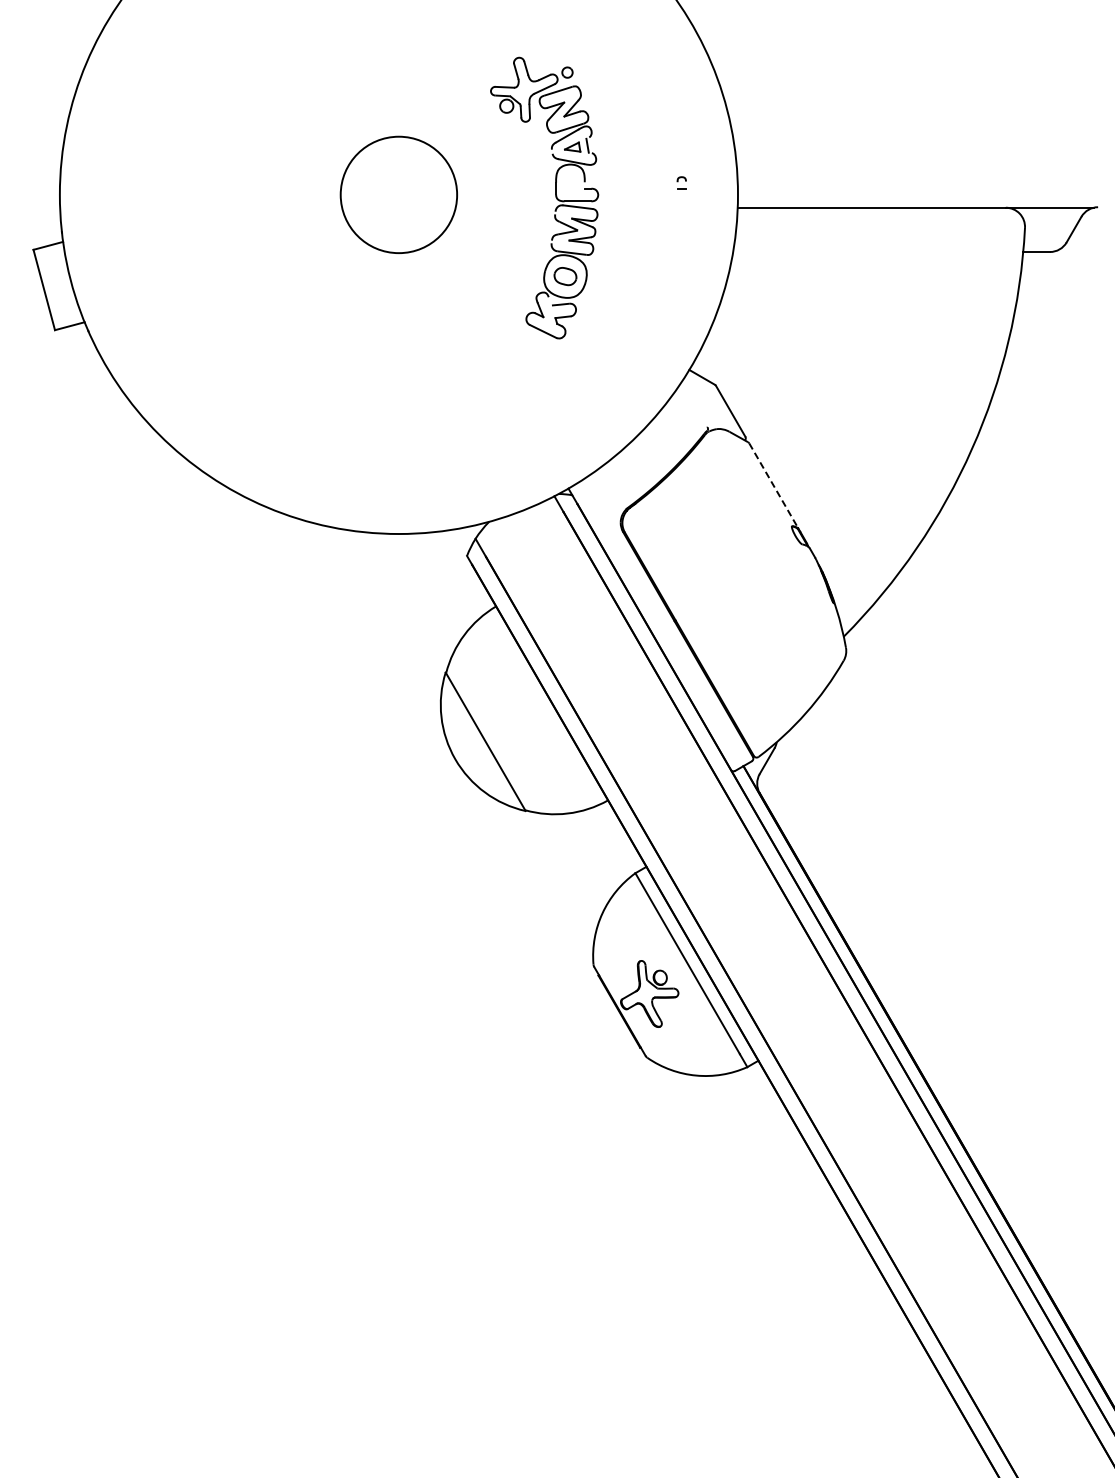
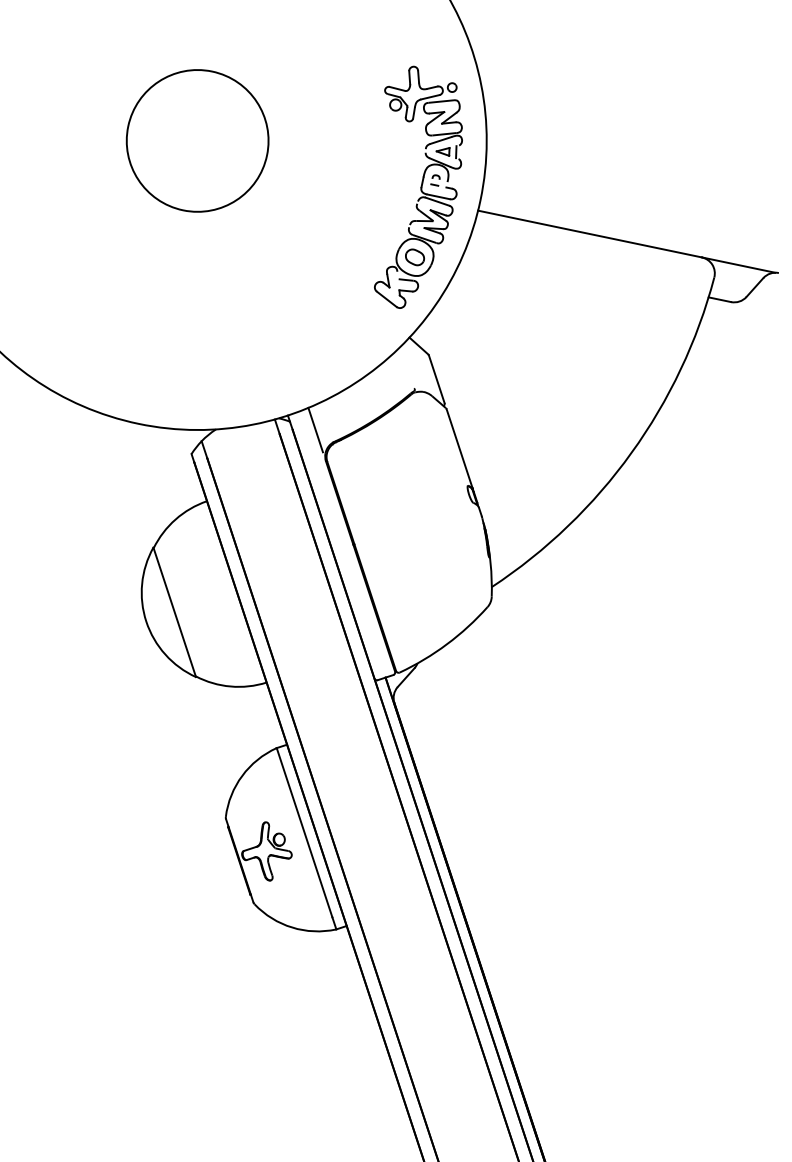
circle: (398, 194) -> (197, 140), size x1.43
part: (555, 197) -> (420, 189), moved
line: (773, 485) -> (459, 448), dashed -> solid
line: (603, 498) -> (315, 429), added

